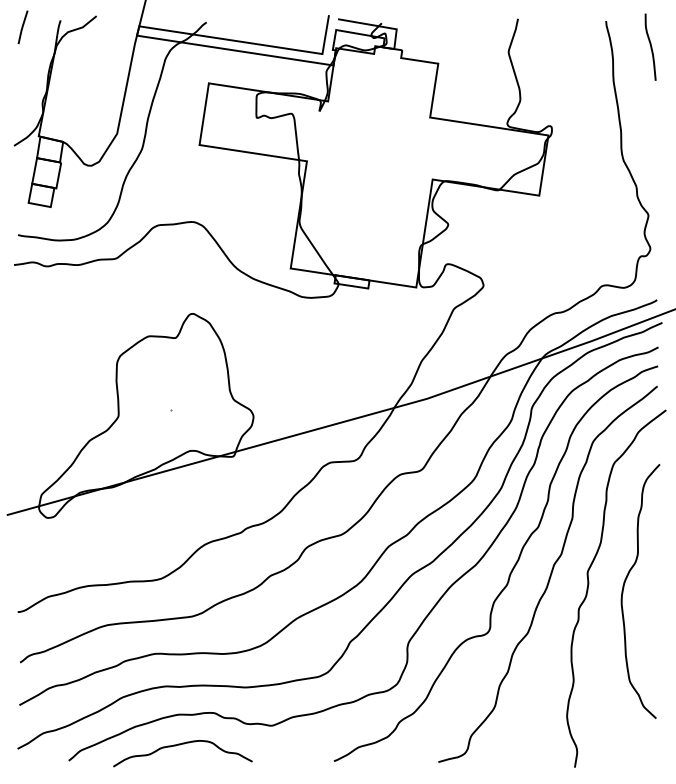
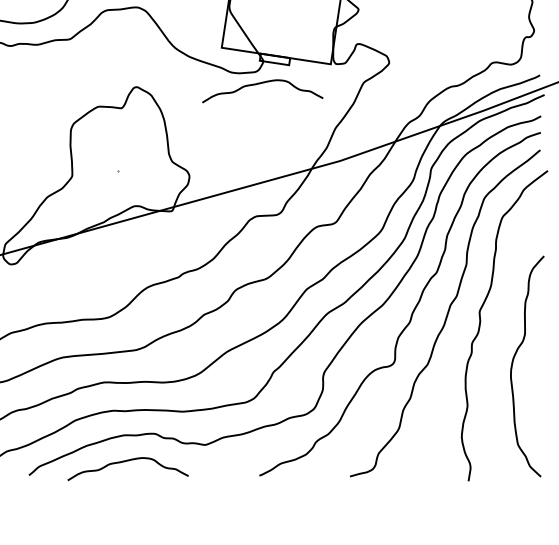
curve: (335, 310) -> (260, 84), added
curve: (624, 587) -> (513, 363), moved

